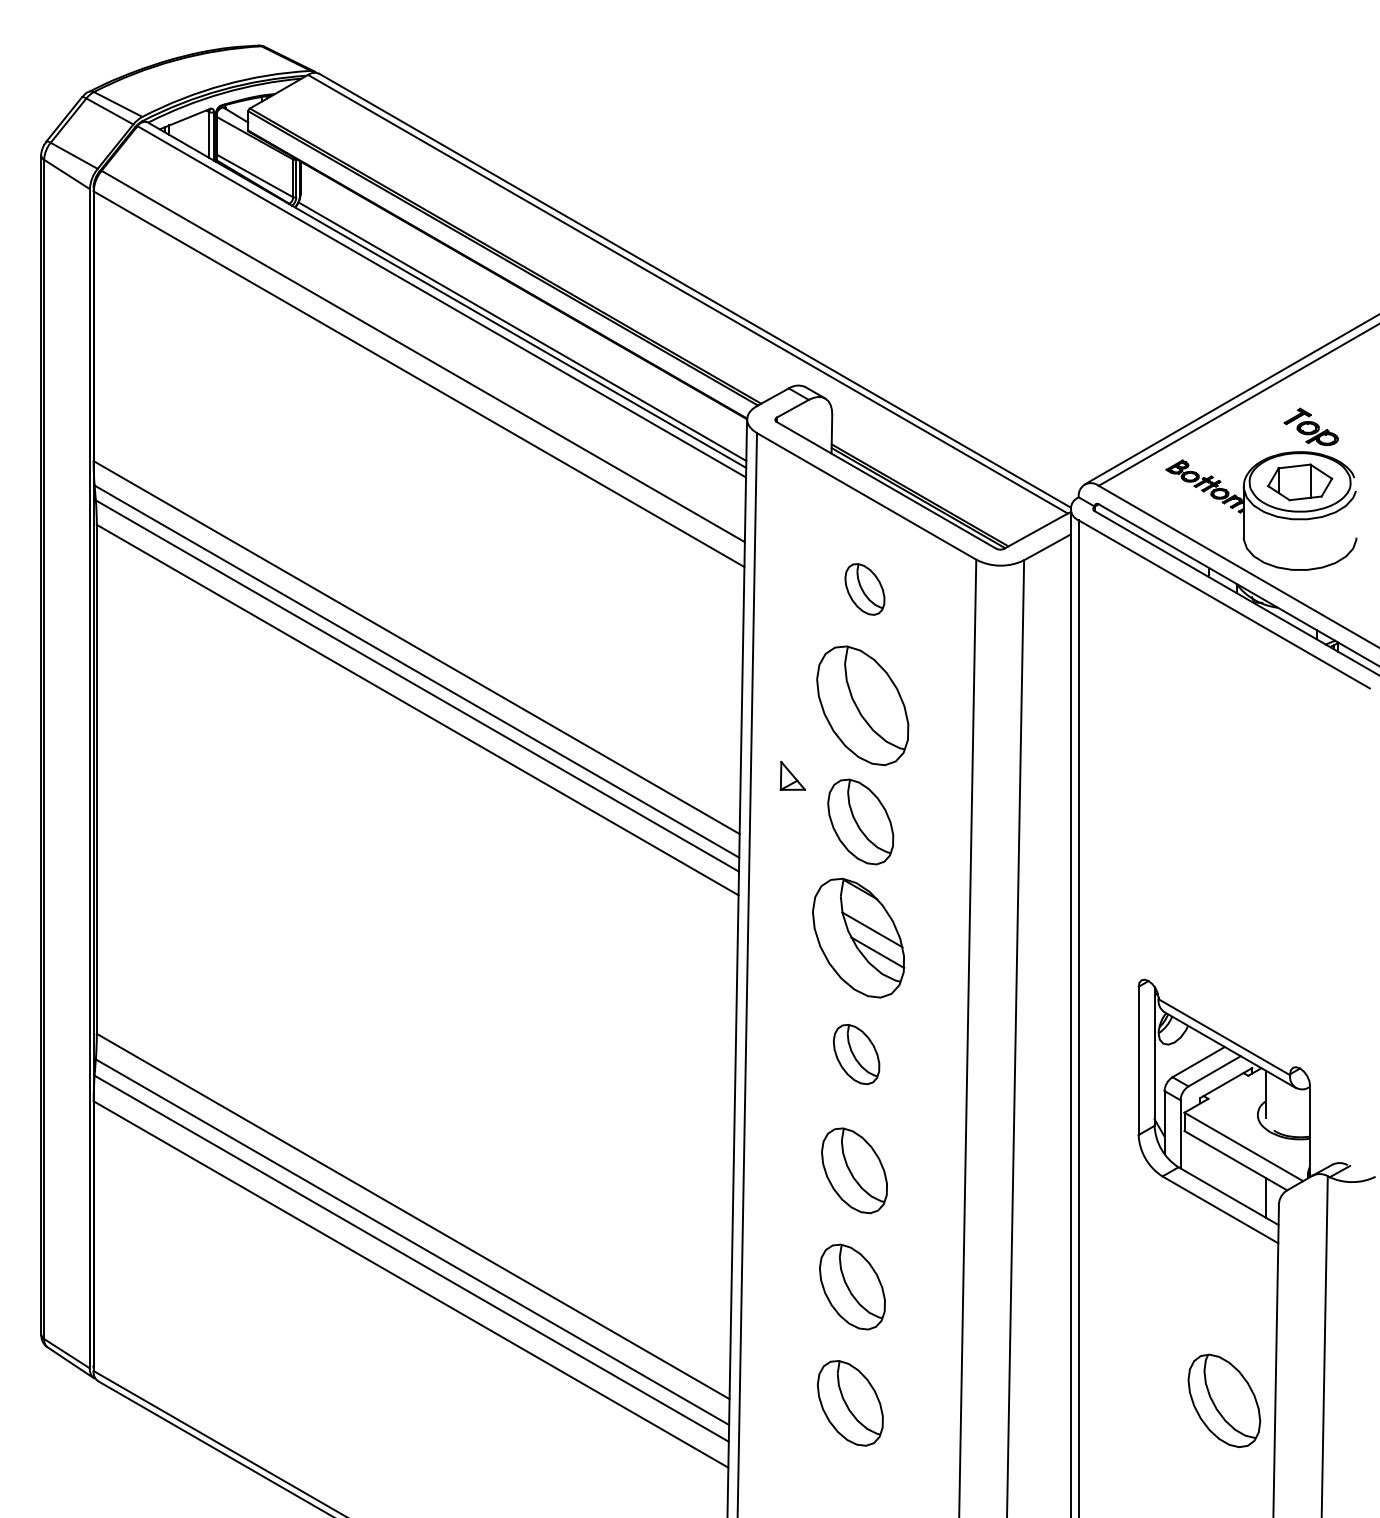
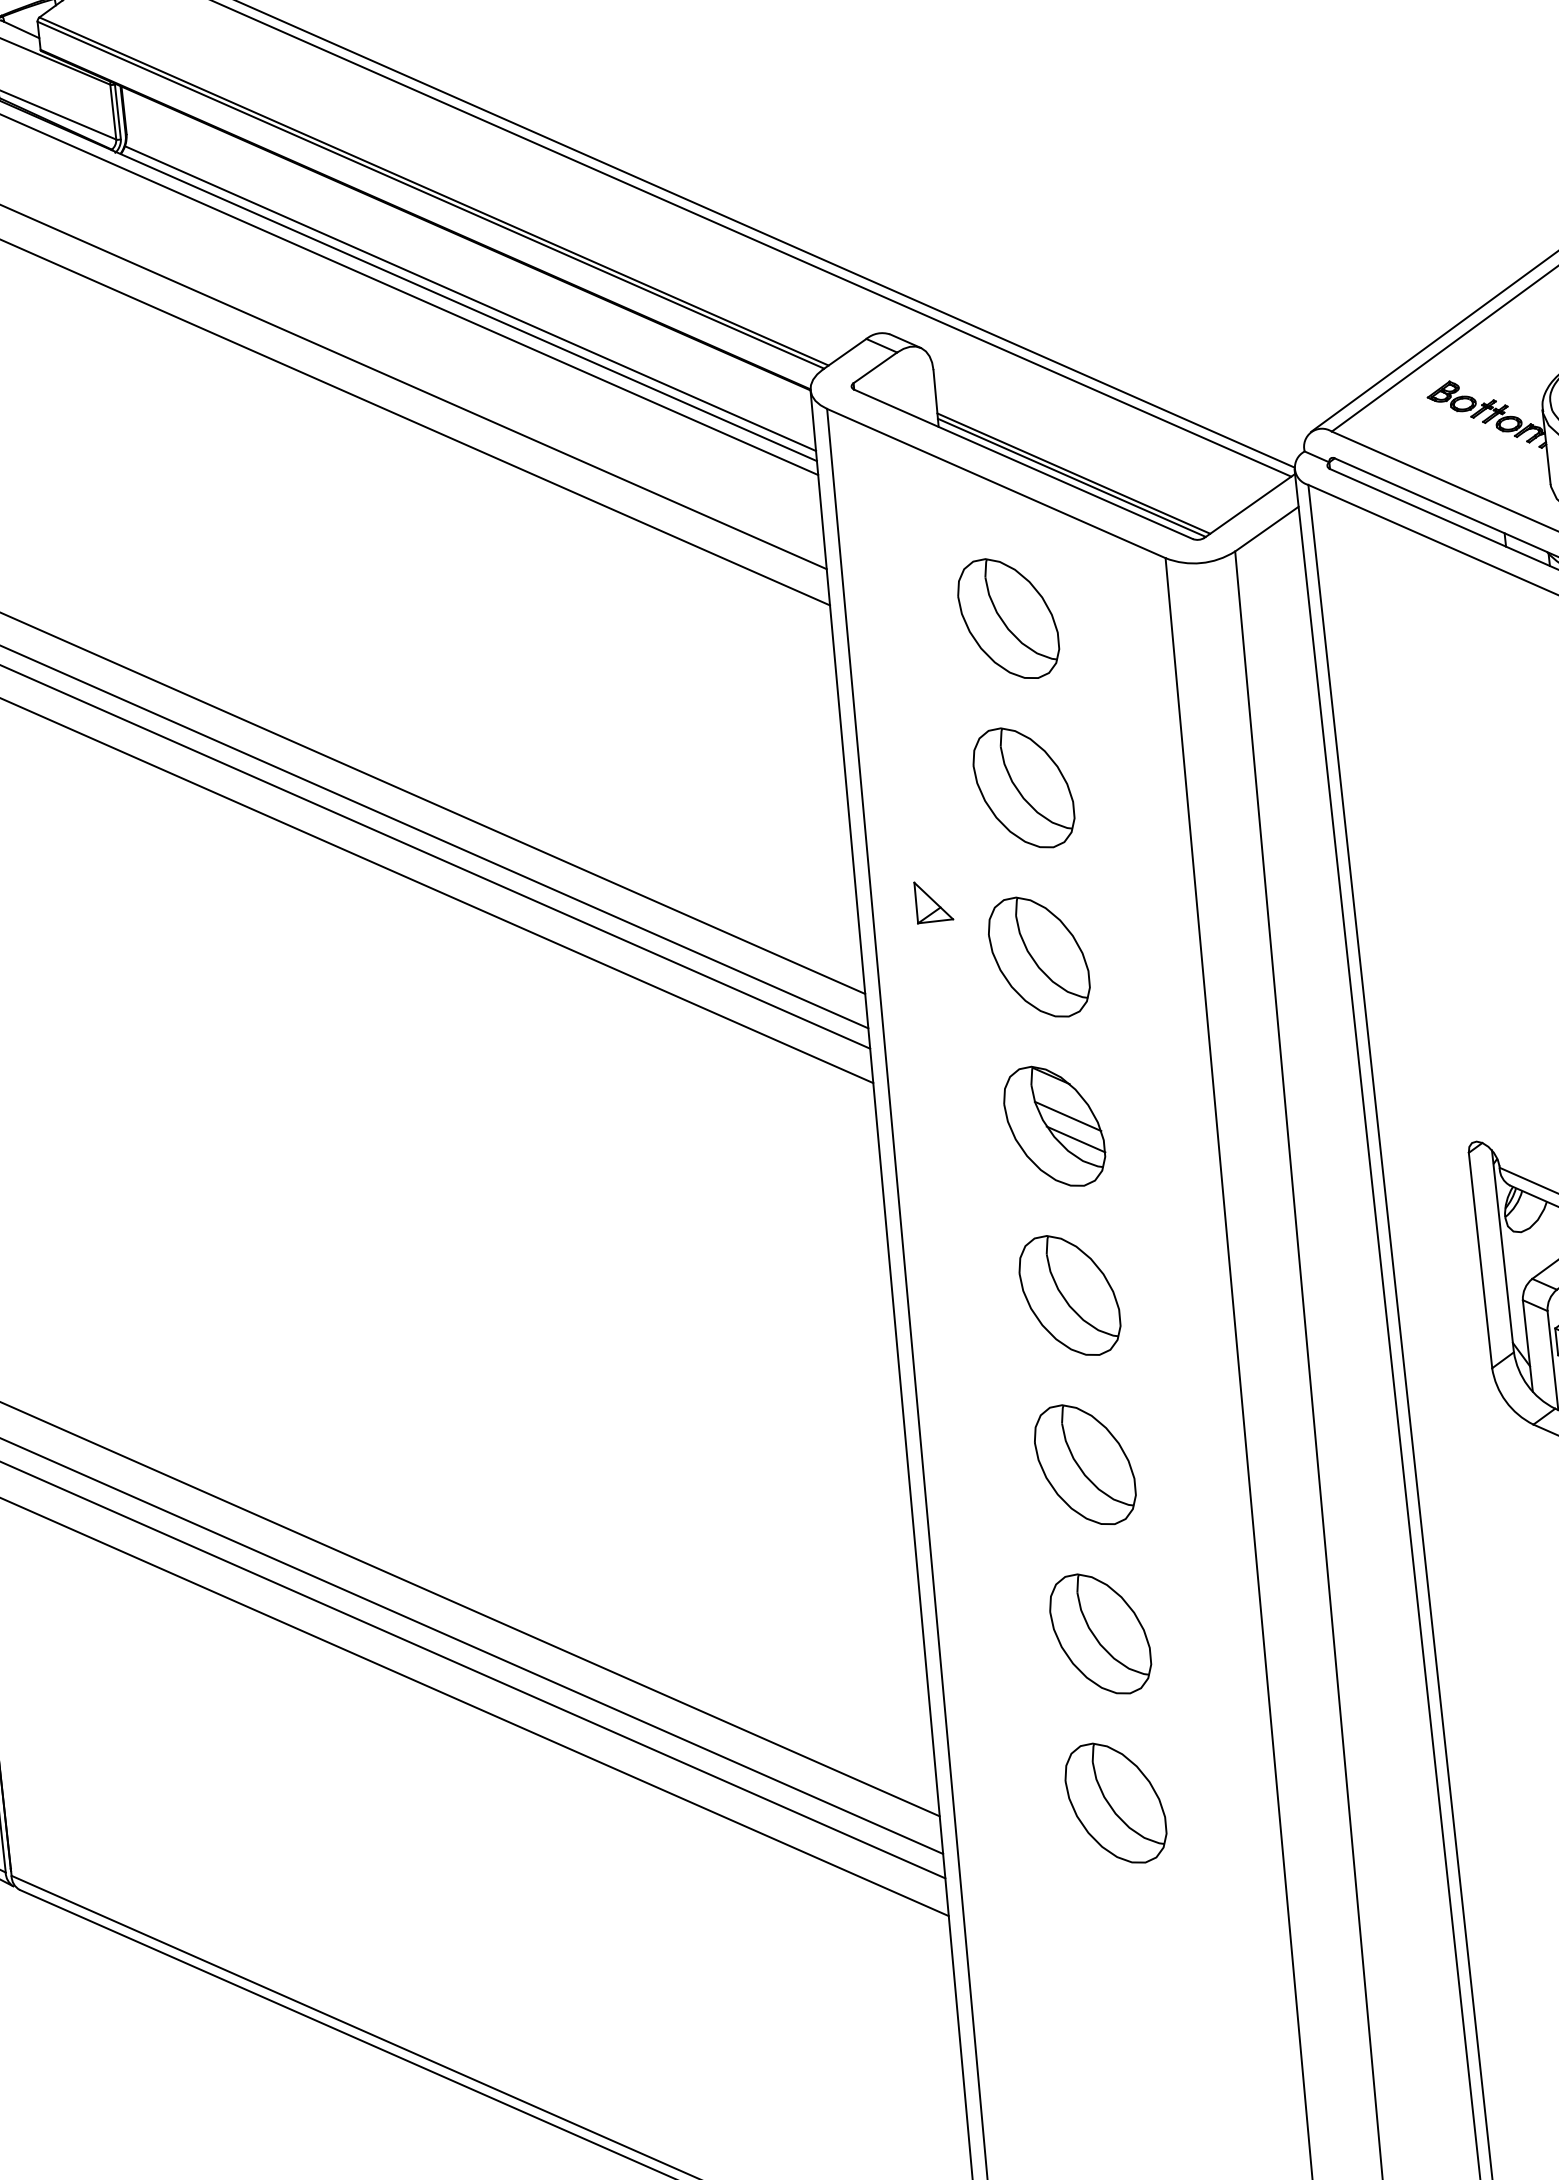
part: (864, 589) -> (1007, 619), size x1.67
part: (862, 705) -> (1023, 787), size x0.71
part: (858, 938) -> (1054, 1126), size x0.71
part: (856, 1054) -> (1069, 1295), size x1.43

